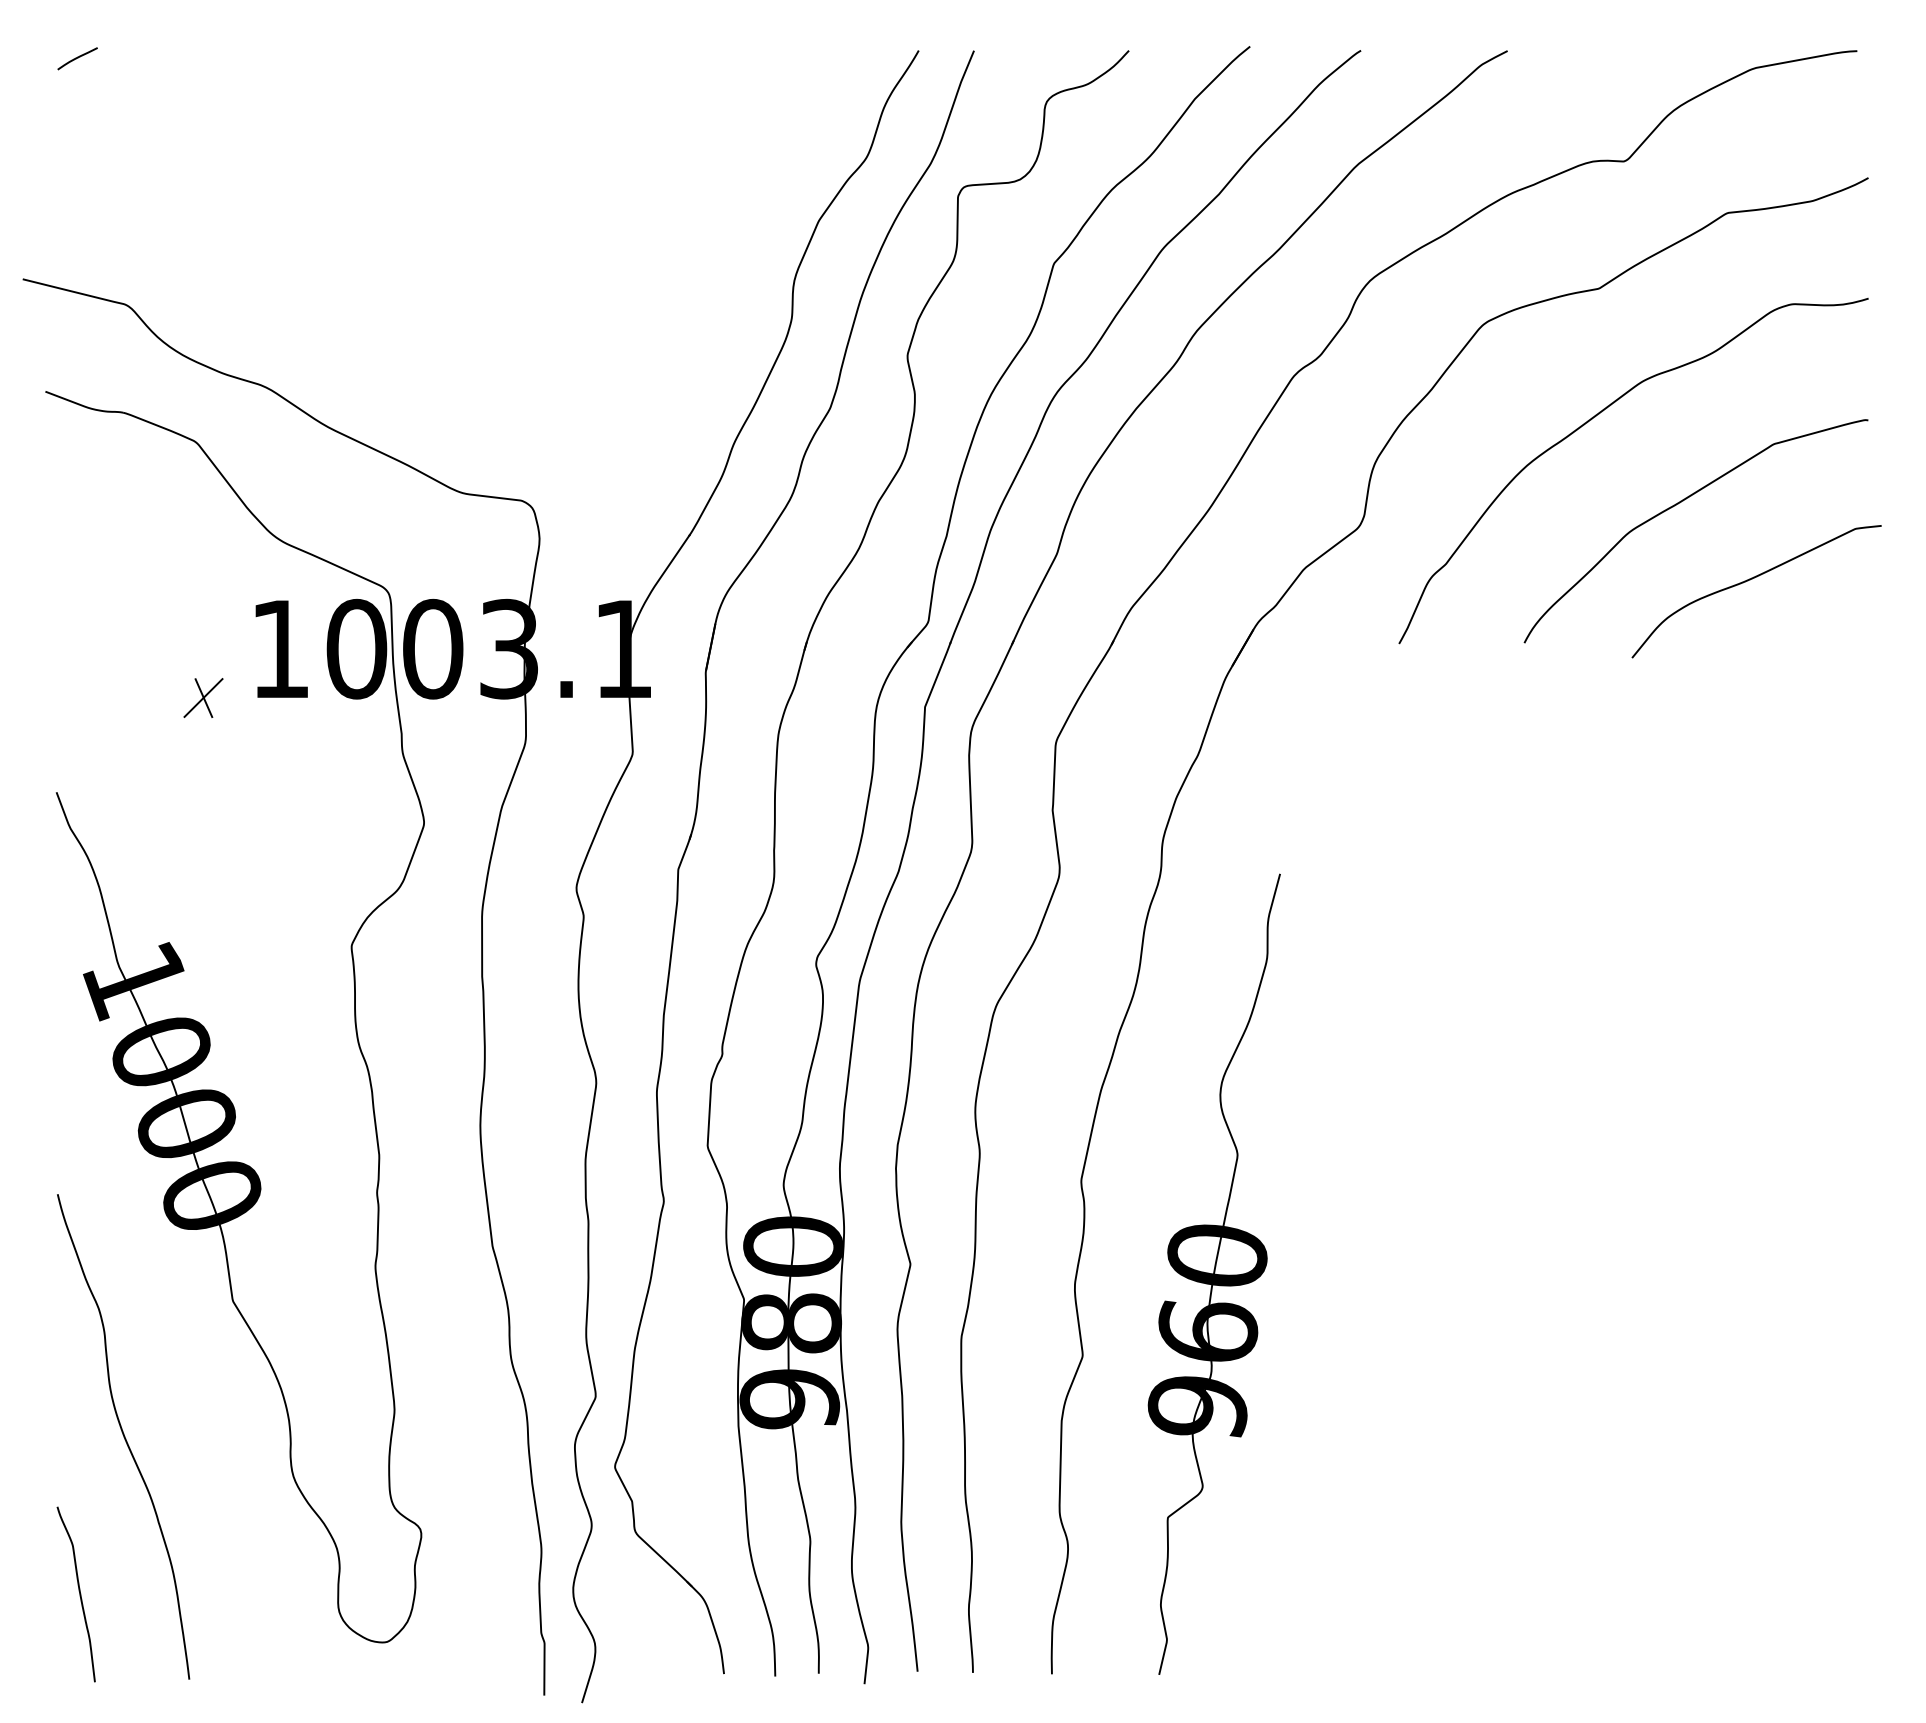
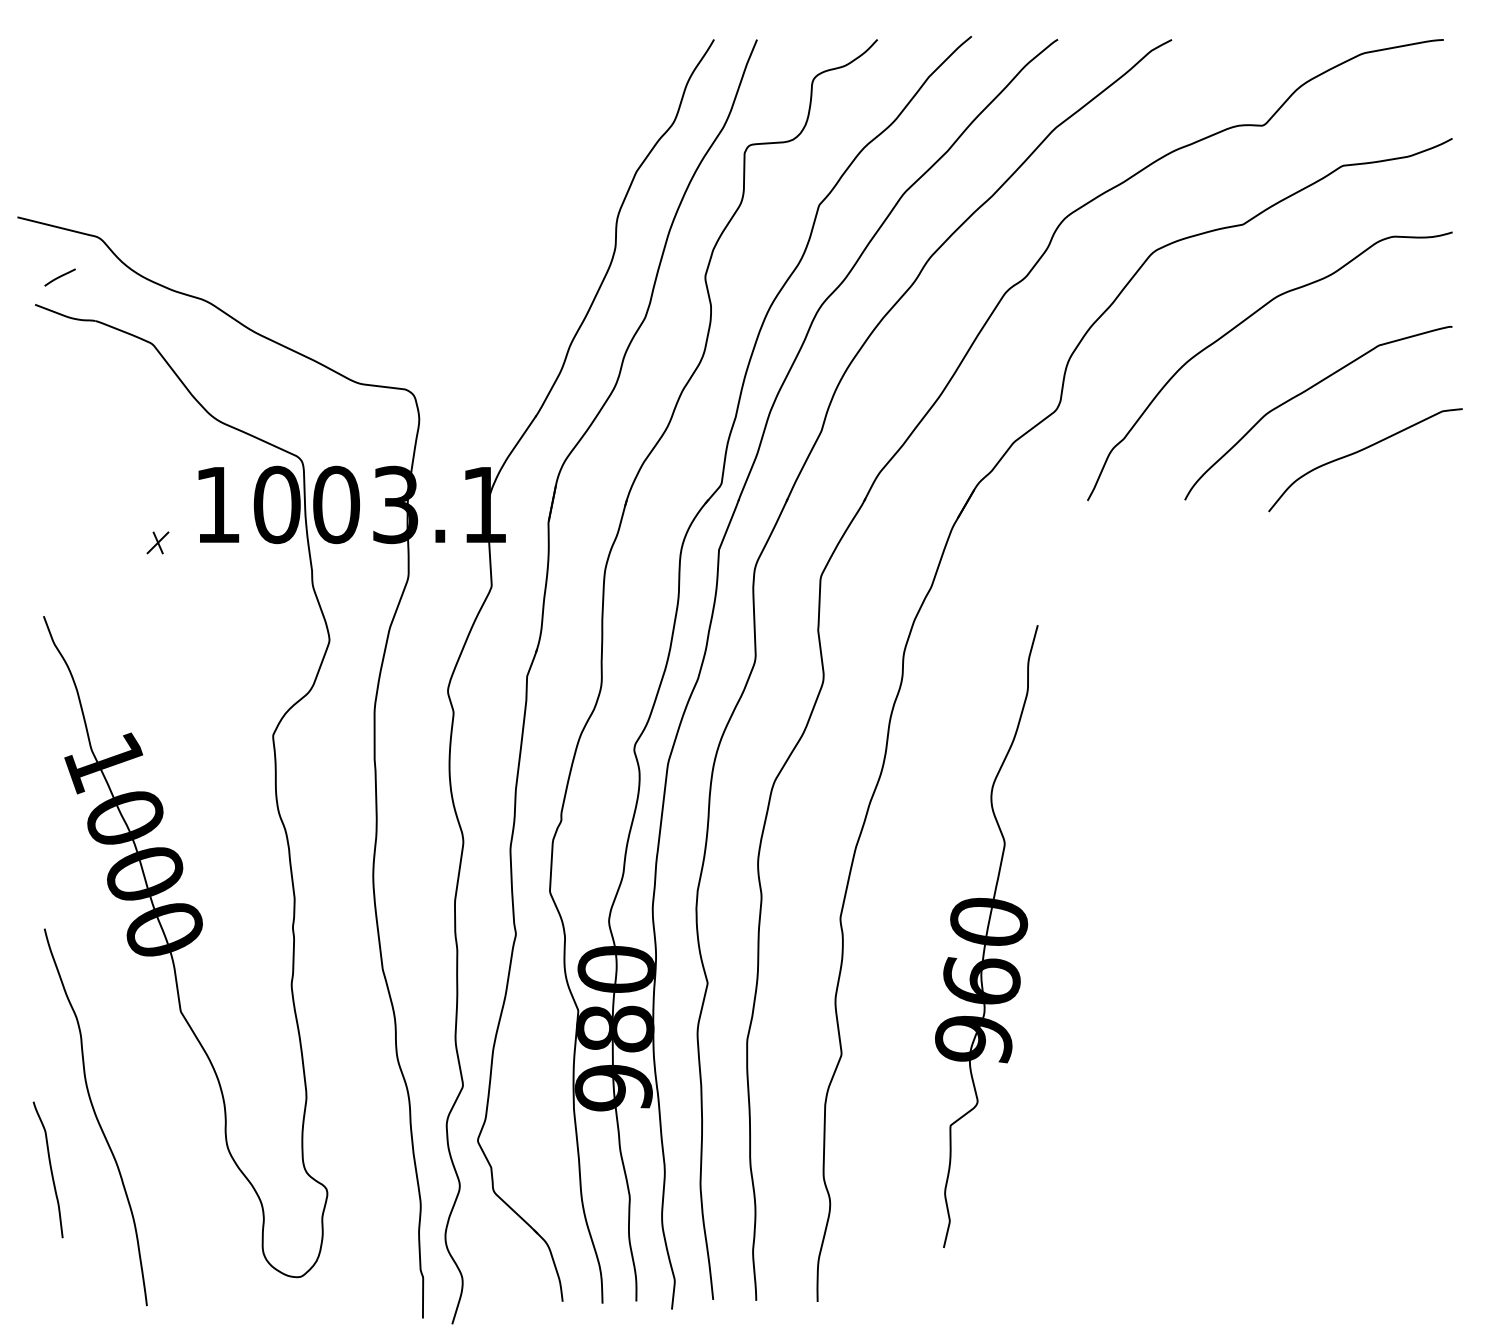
curve: (77, 58) -> (60, 277), moved
part: (203, 697) -> (157, 542), size x0.7
part: (1213, 1273) -> (986, 935), moved
curve: (79, 1594) -> (50, 1169), moved

